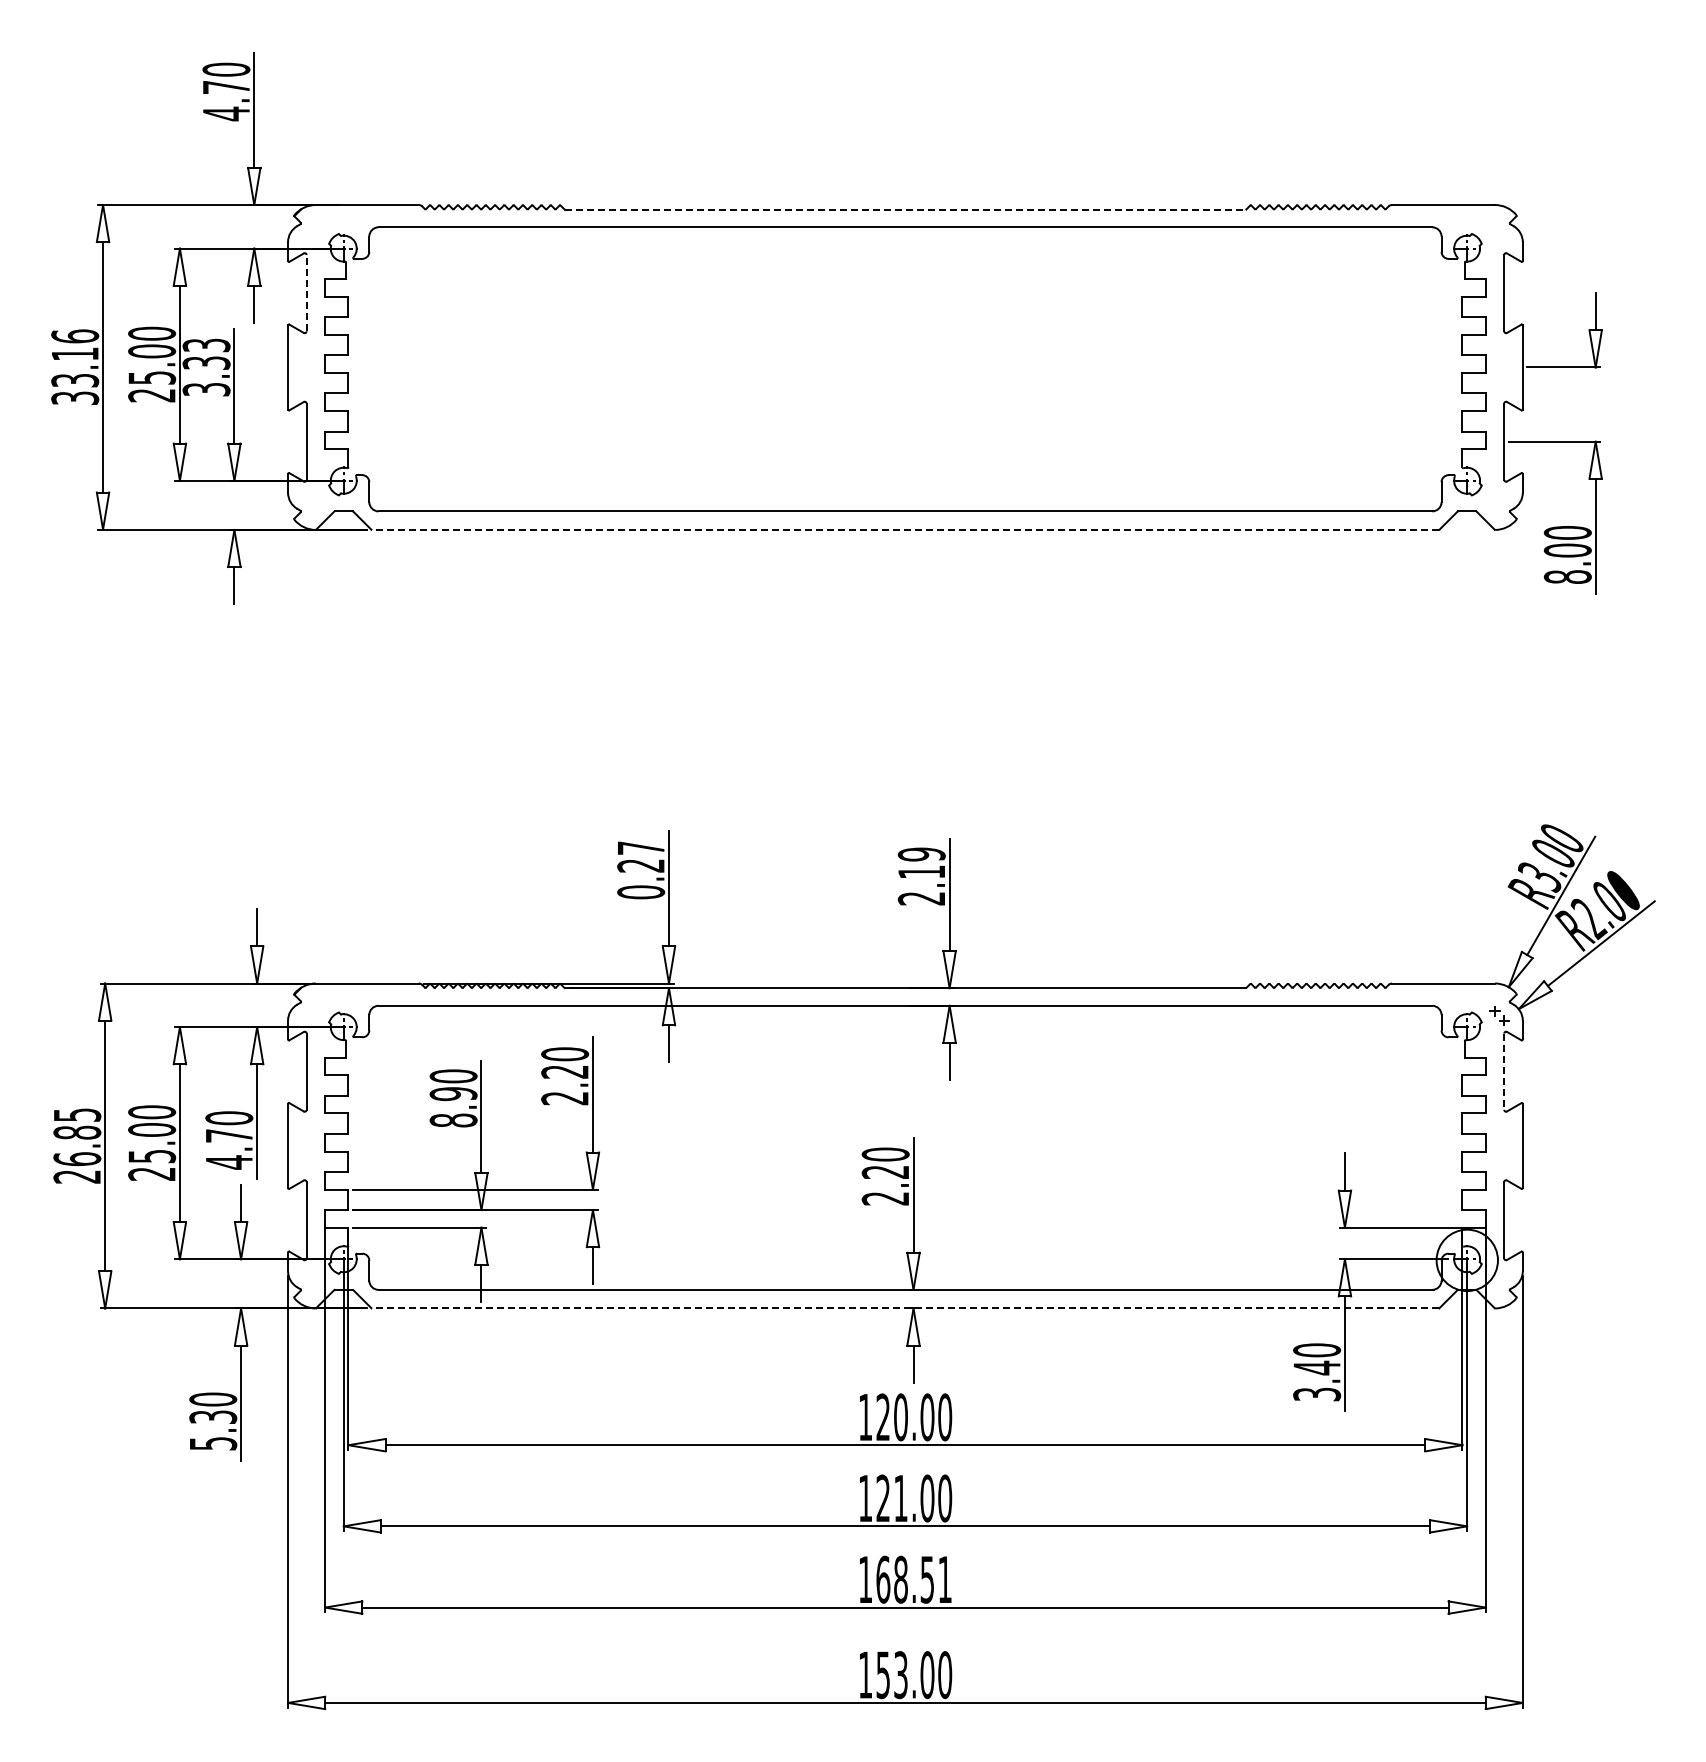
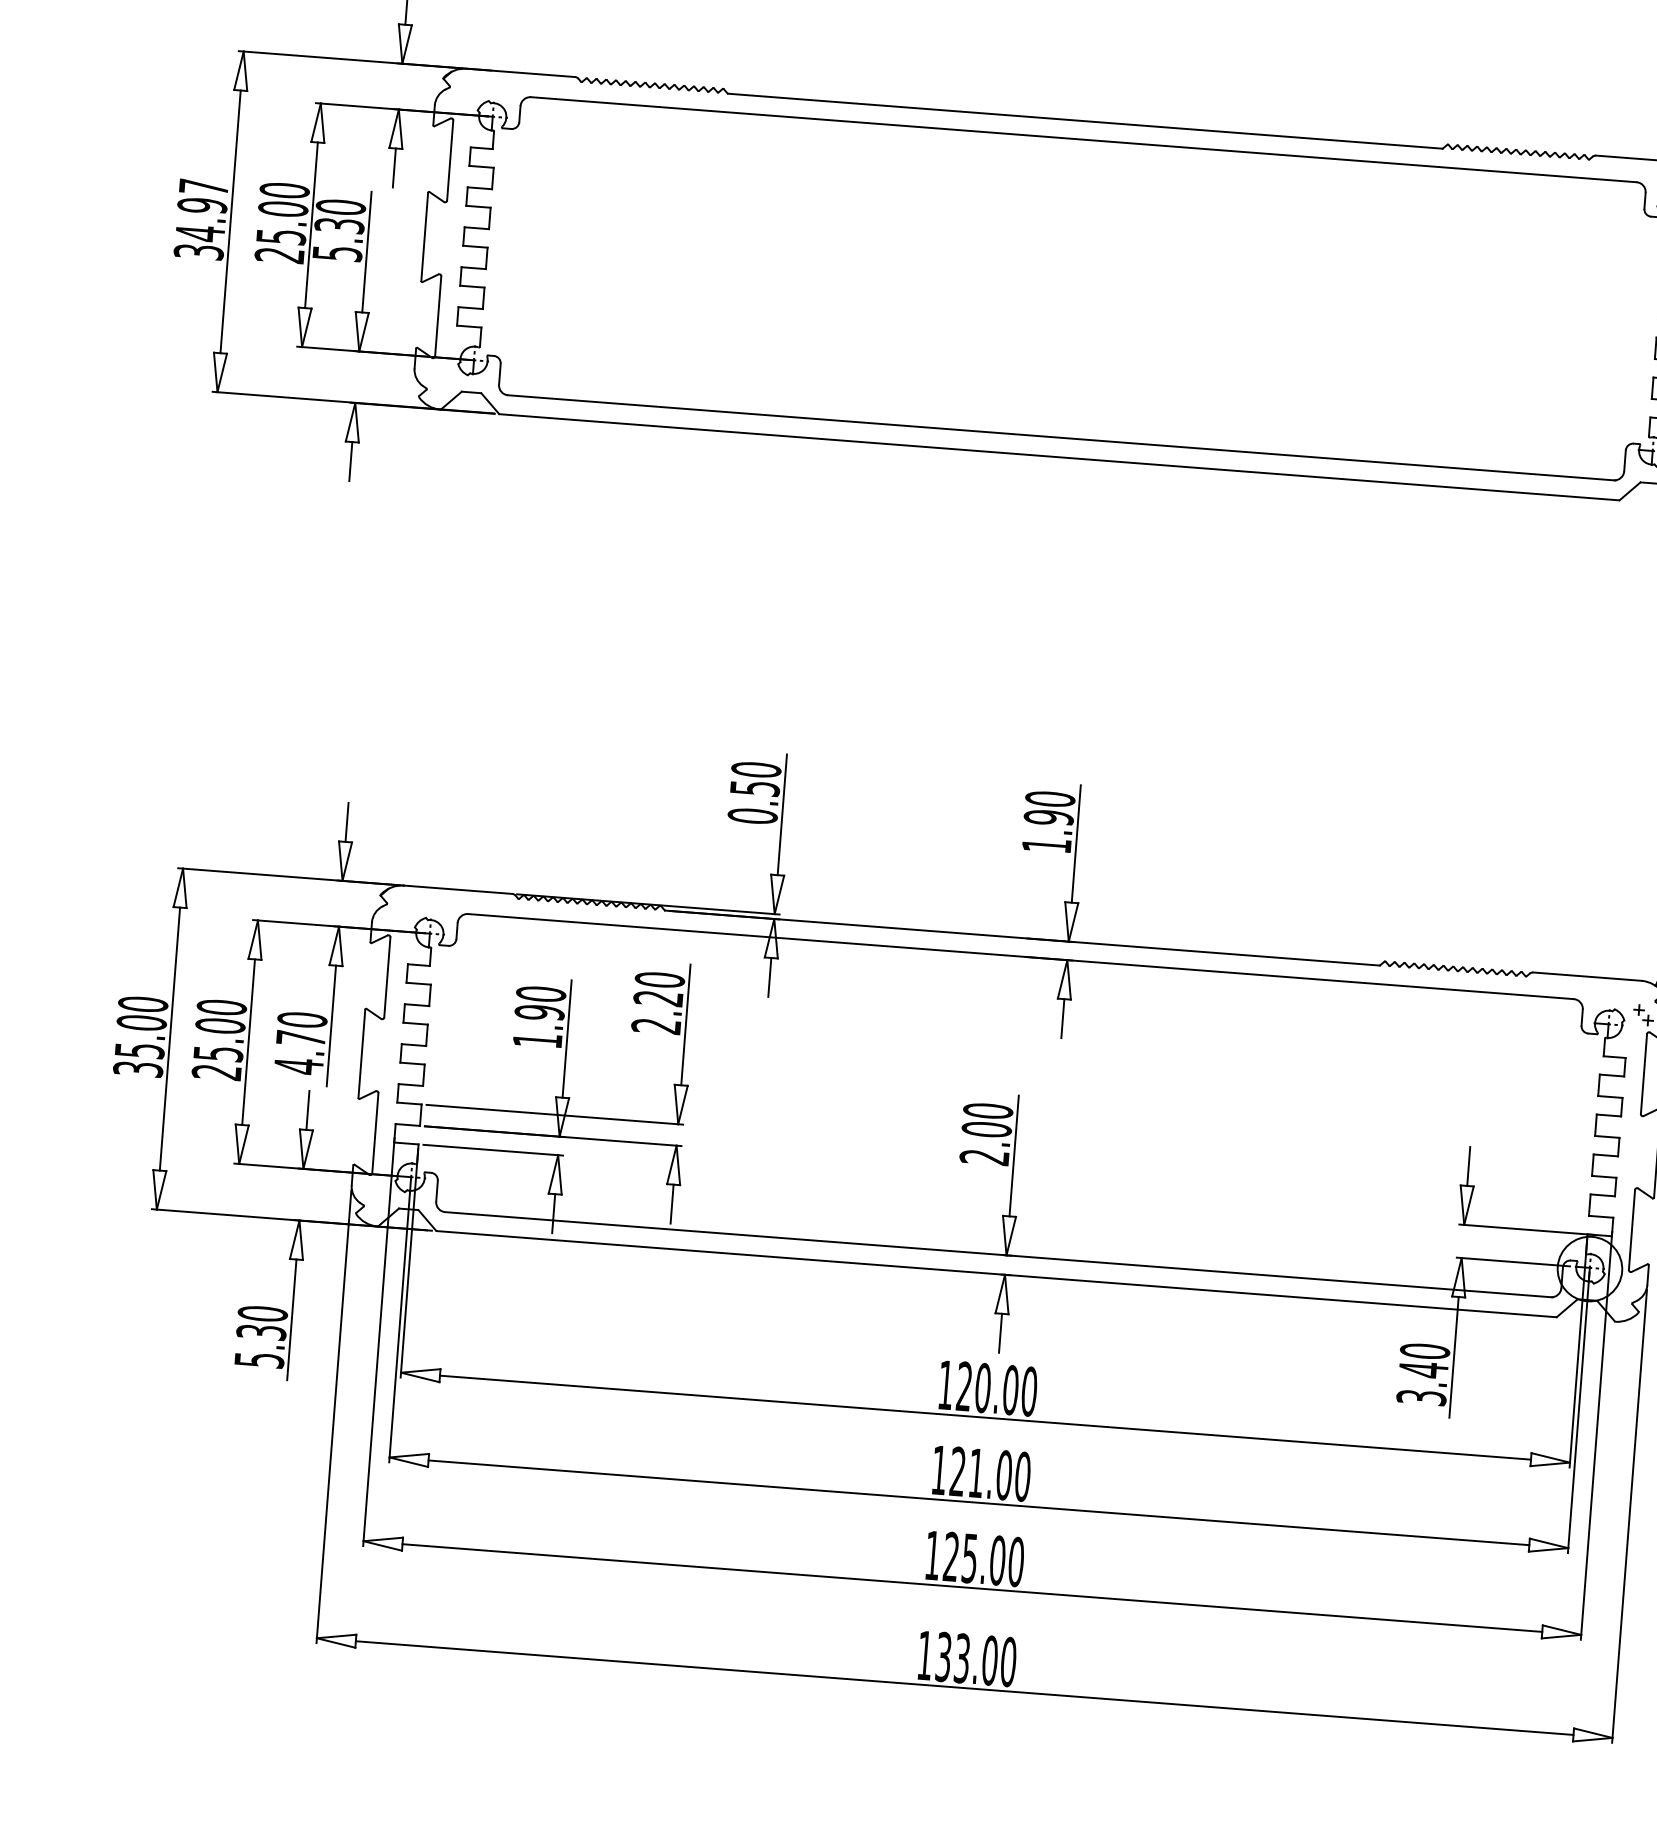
line: (905, 209) -> (1085, 121), dashed -> solid
line: (306, 292) -> (450, 159), dashed -> solid
text: (75, 358) -> (202, 210), 33.16 -> 34.97
text: (206, 366) -> (339, 229), 3.33 -> 5.30
line: (904, 529) -> (1058, 456), dashed -> solid
text: (641, 856) -> (756, 778), 0.27 -> 0.50
text: (921, 876) -> (1048, 822), 2.19 -> 1.90
line: (1504, 1072) -> (1644, 1074), dashed -> solid
text: (453, 1120) -> (537, 1040), 8.90 -> 1.90
text: (77, 1145) -> (140, 1036), 26.85 -> 35.00
text: (885, 1172) -> (986, 1129), 2.20 -> 2.00
line: (904, 1308) -> (995, 1274), dashed -> solid
text: (914, 1579) -> (984, 1559), 168.51 -> 125.00
text: (883, 1674) -> (943, 1656), 153.00 -> 133.00

